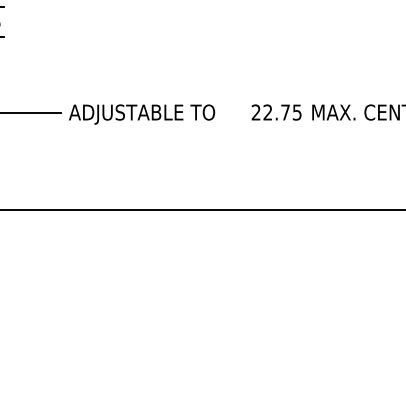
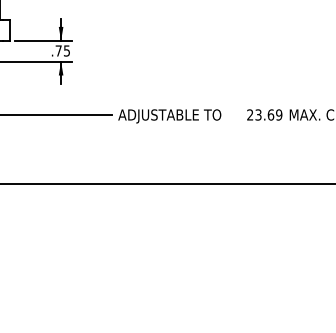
text: (282, 111) -> (268, 114), 22.75 -> 23.69

